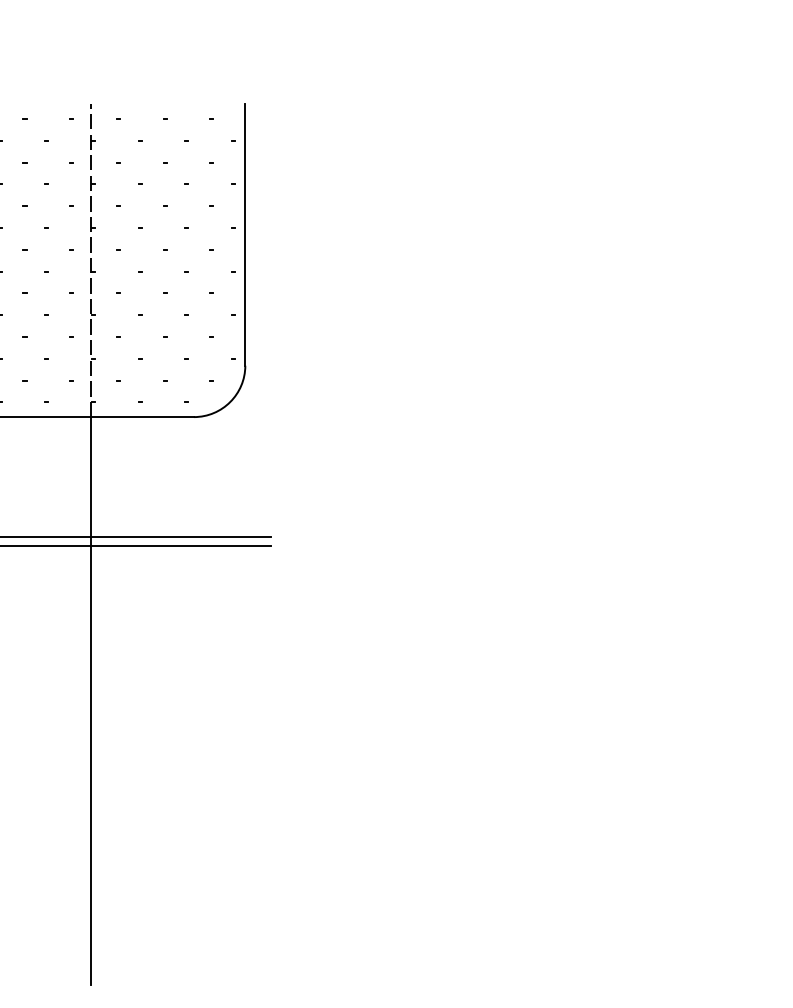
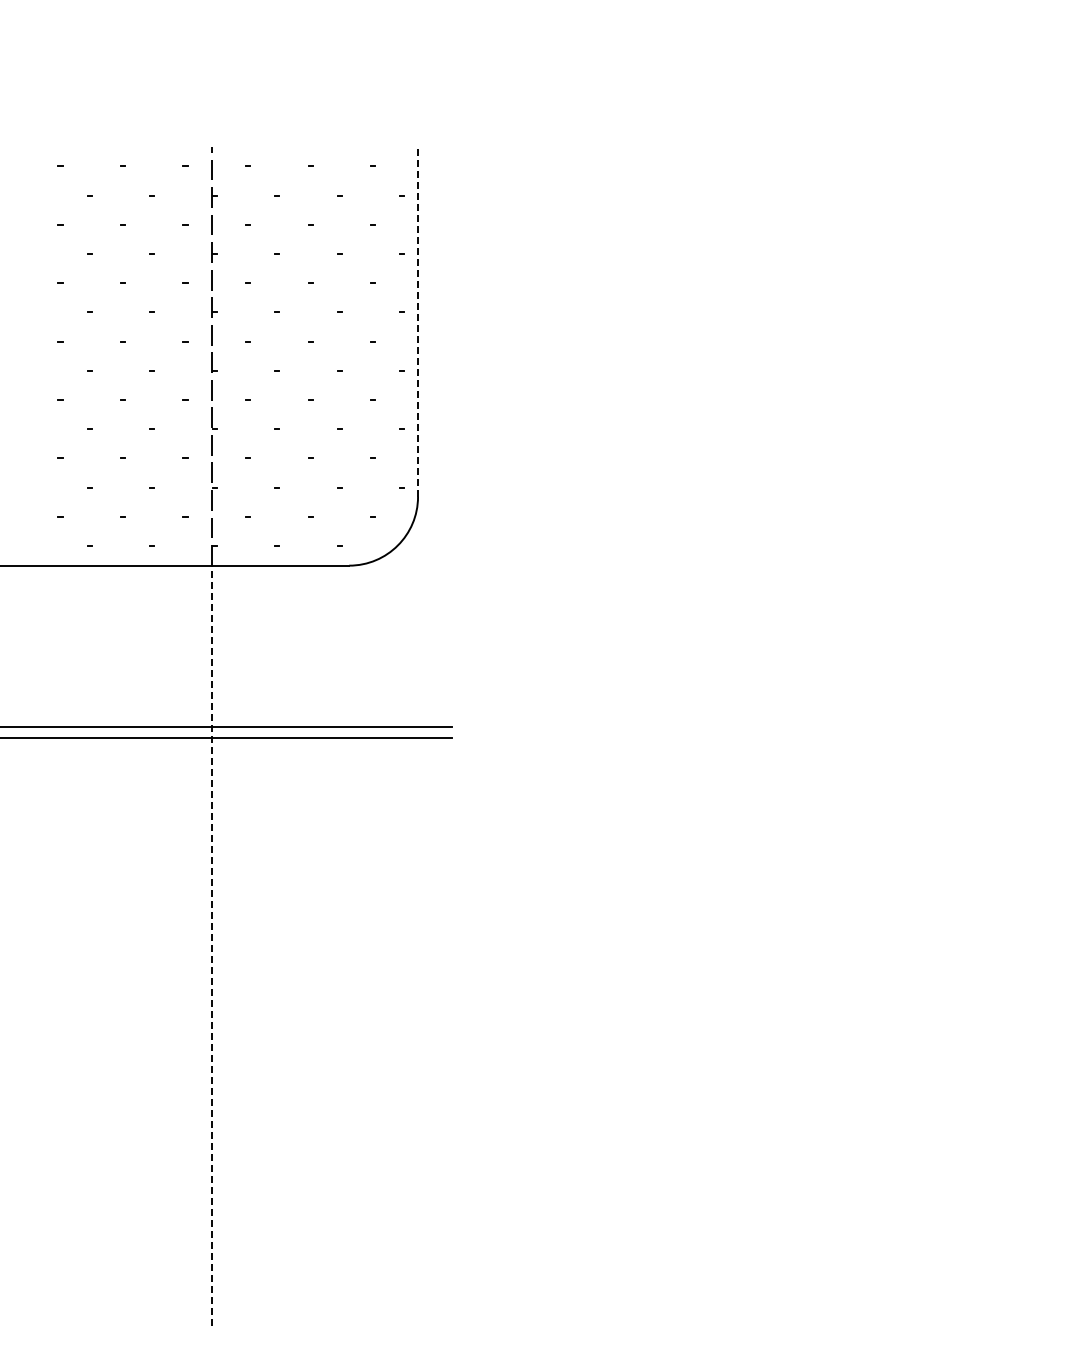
line: (245, 234) -> (418, 321), solid -> dashed
line: (91, 700) -> (211, 945), solid -> dashed

